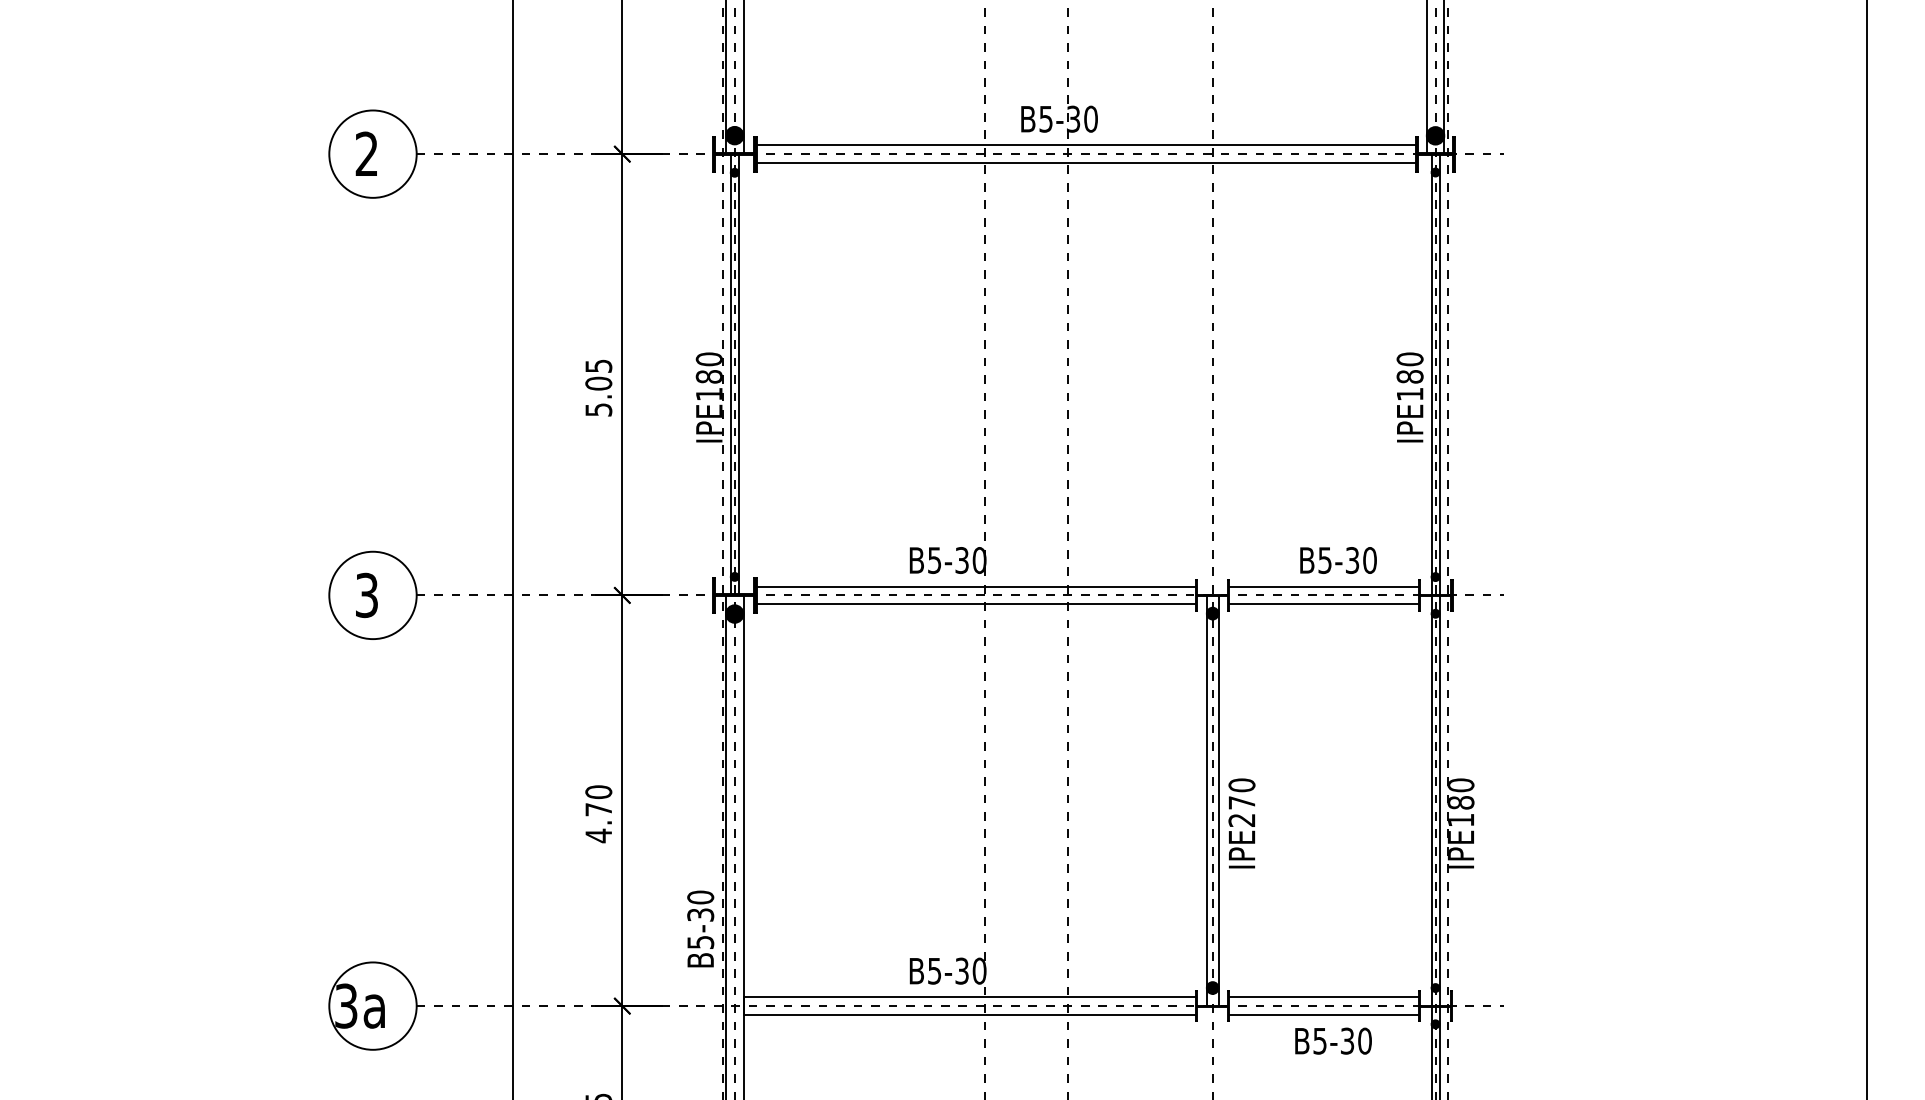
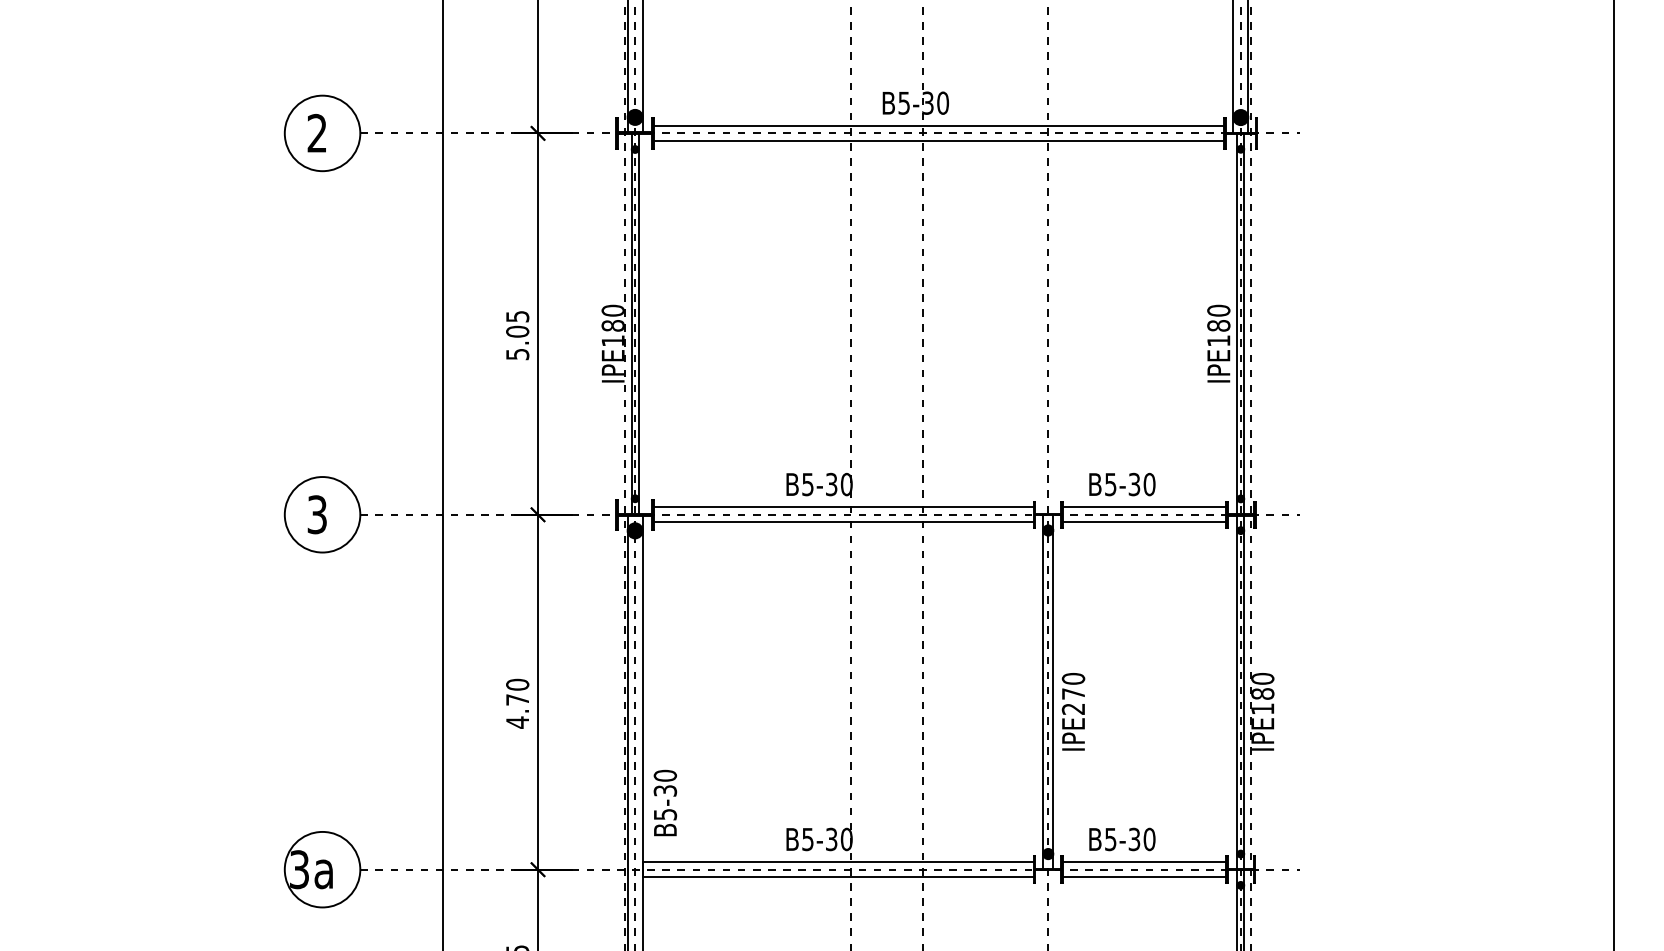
text: (1338, 560) -> (1122, 484), moved
text: (700, 928) -> (665, 802), moved
text: (1333, 1040) -> (1122, 838), moved

